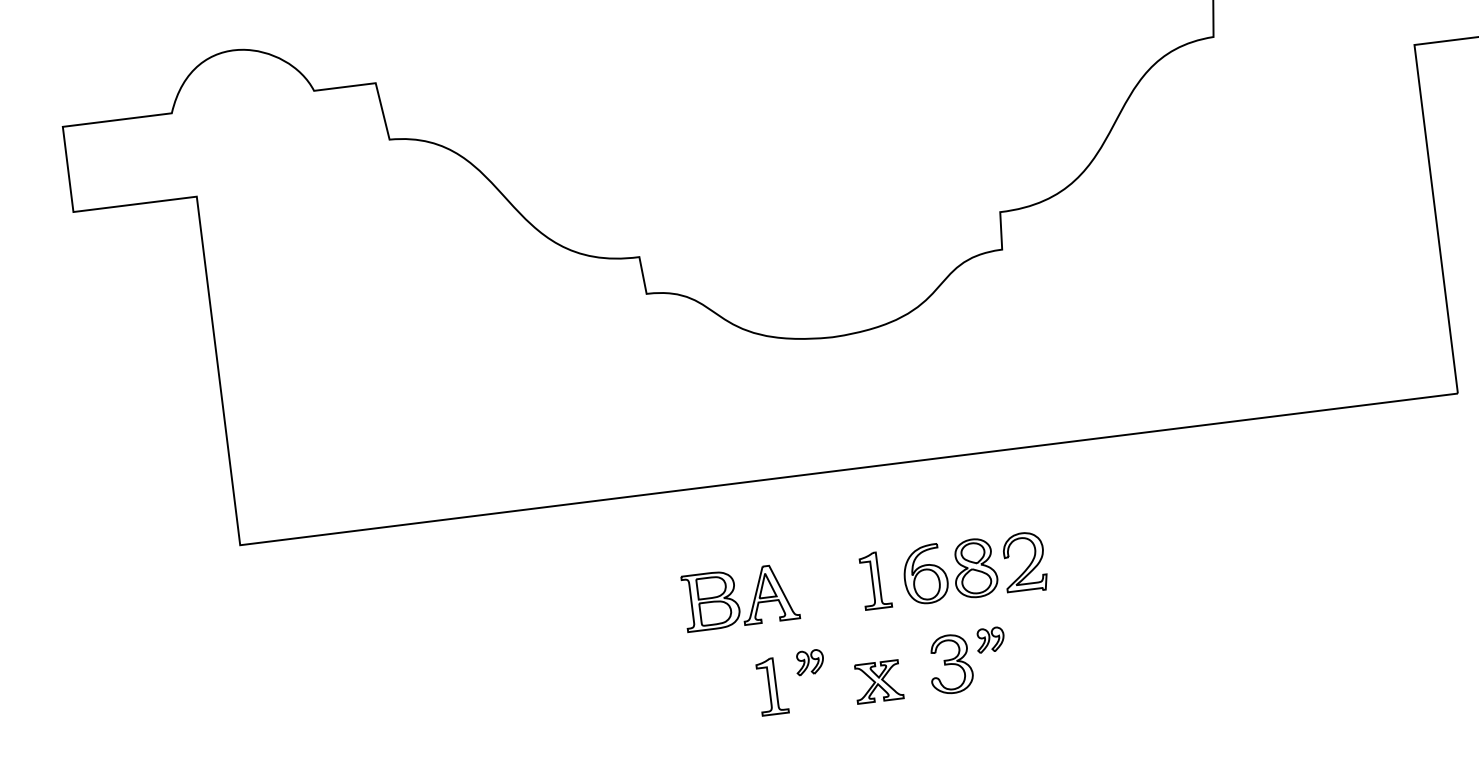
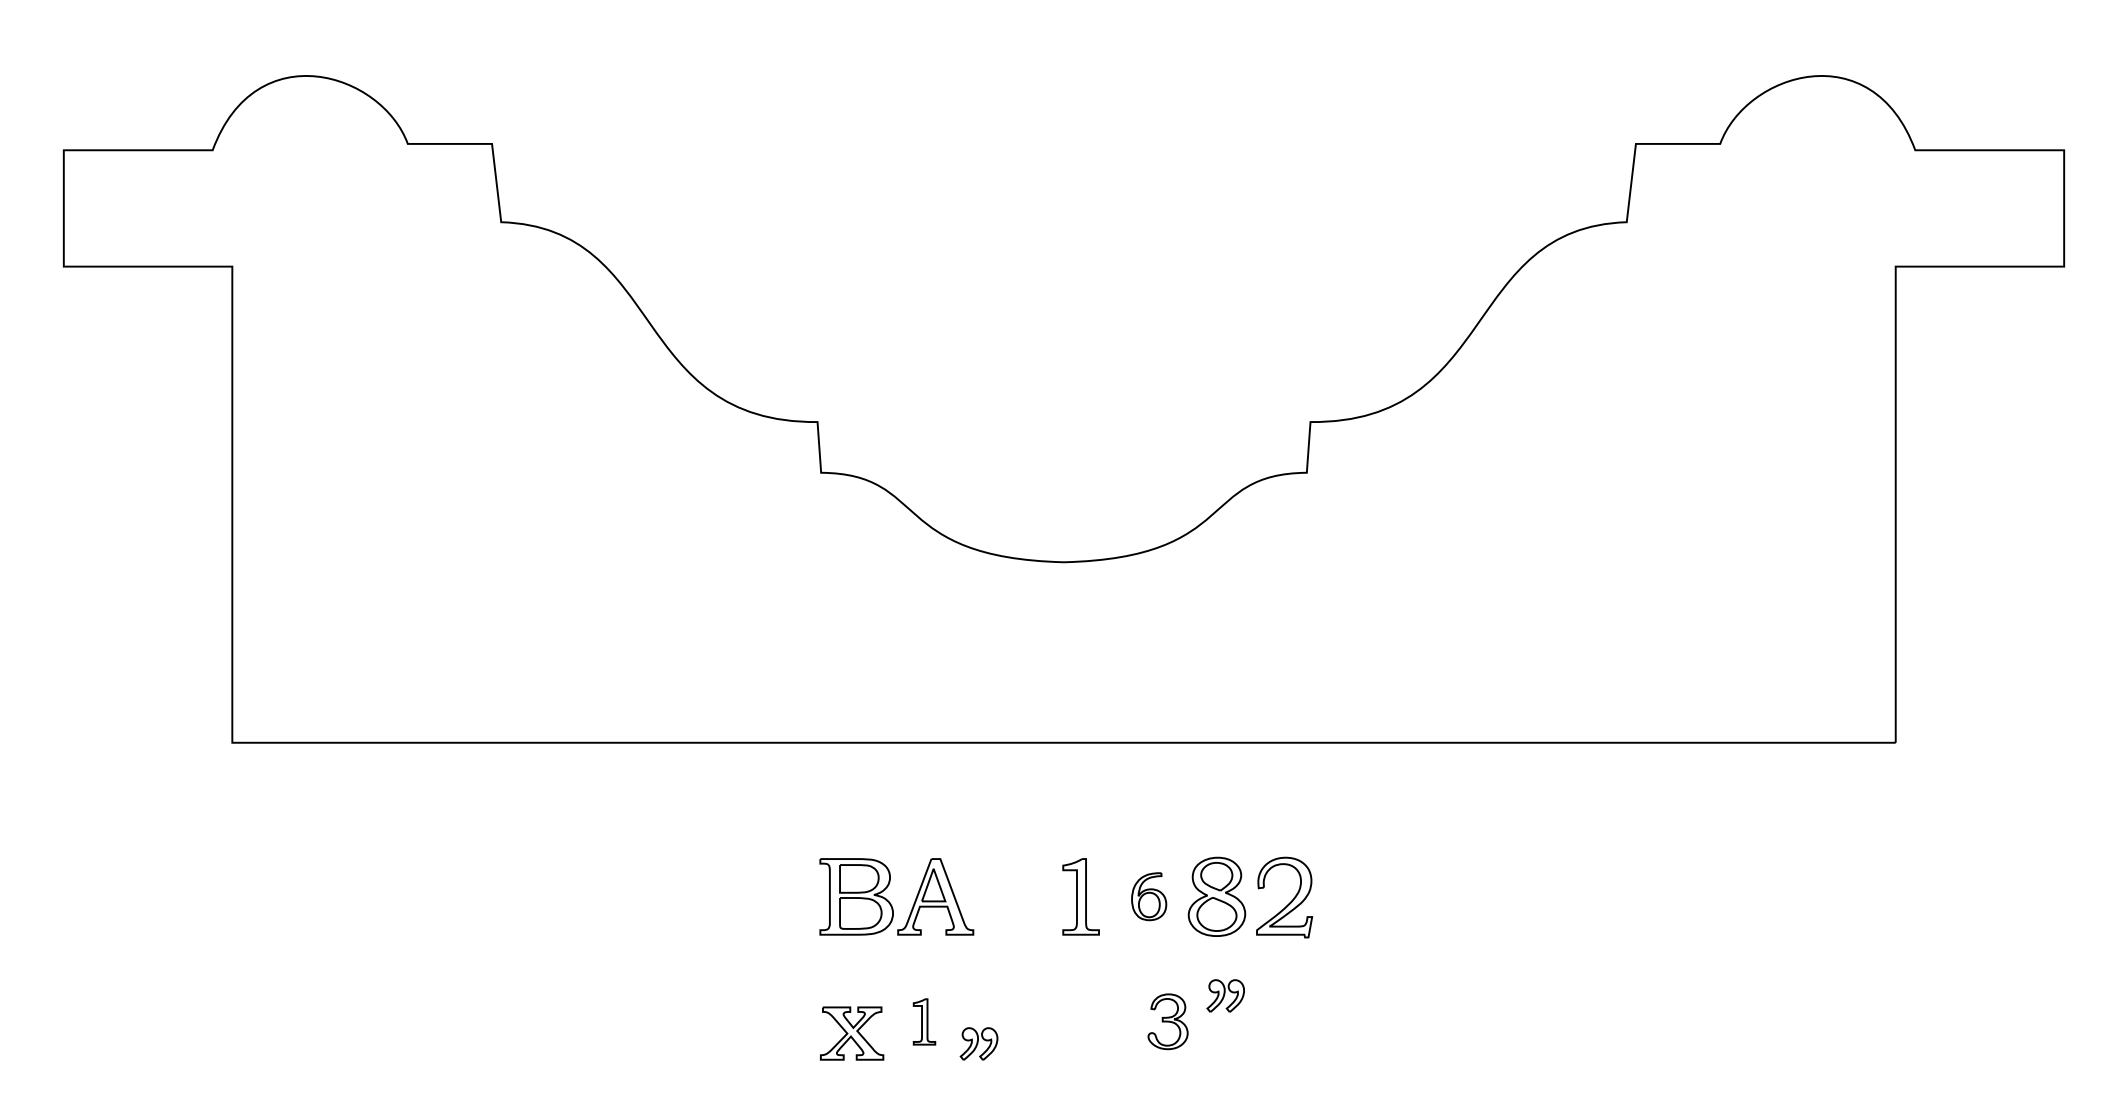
part: (924, 574) -> (1148, 896), size x0.6
part: (809, 662) -> (978, 1043), moved
part: (950, 664) -> (1167, 1021), size x0.7
part: (878, 681) -> (852, 1033), moved
part: (772, 686) -> (924, 1021), size x0.6

